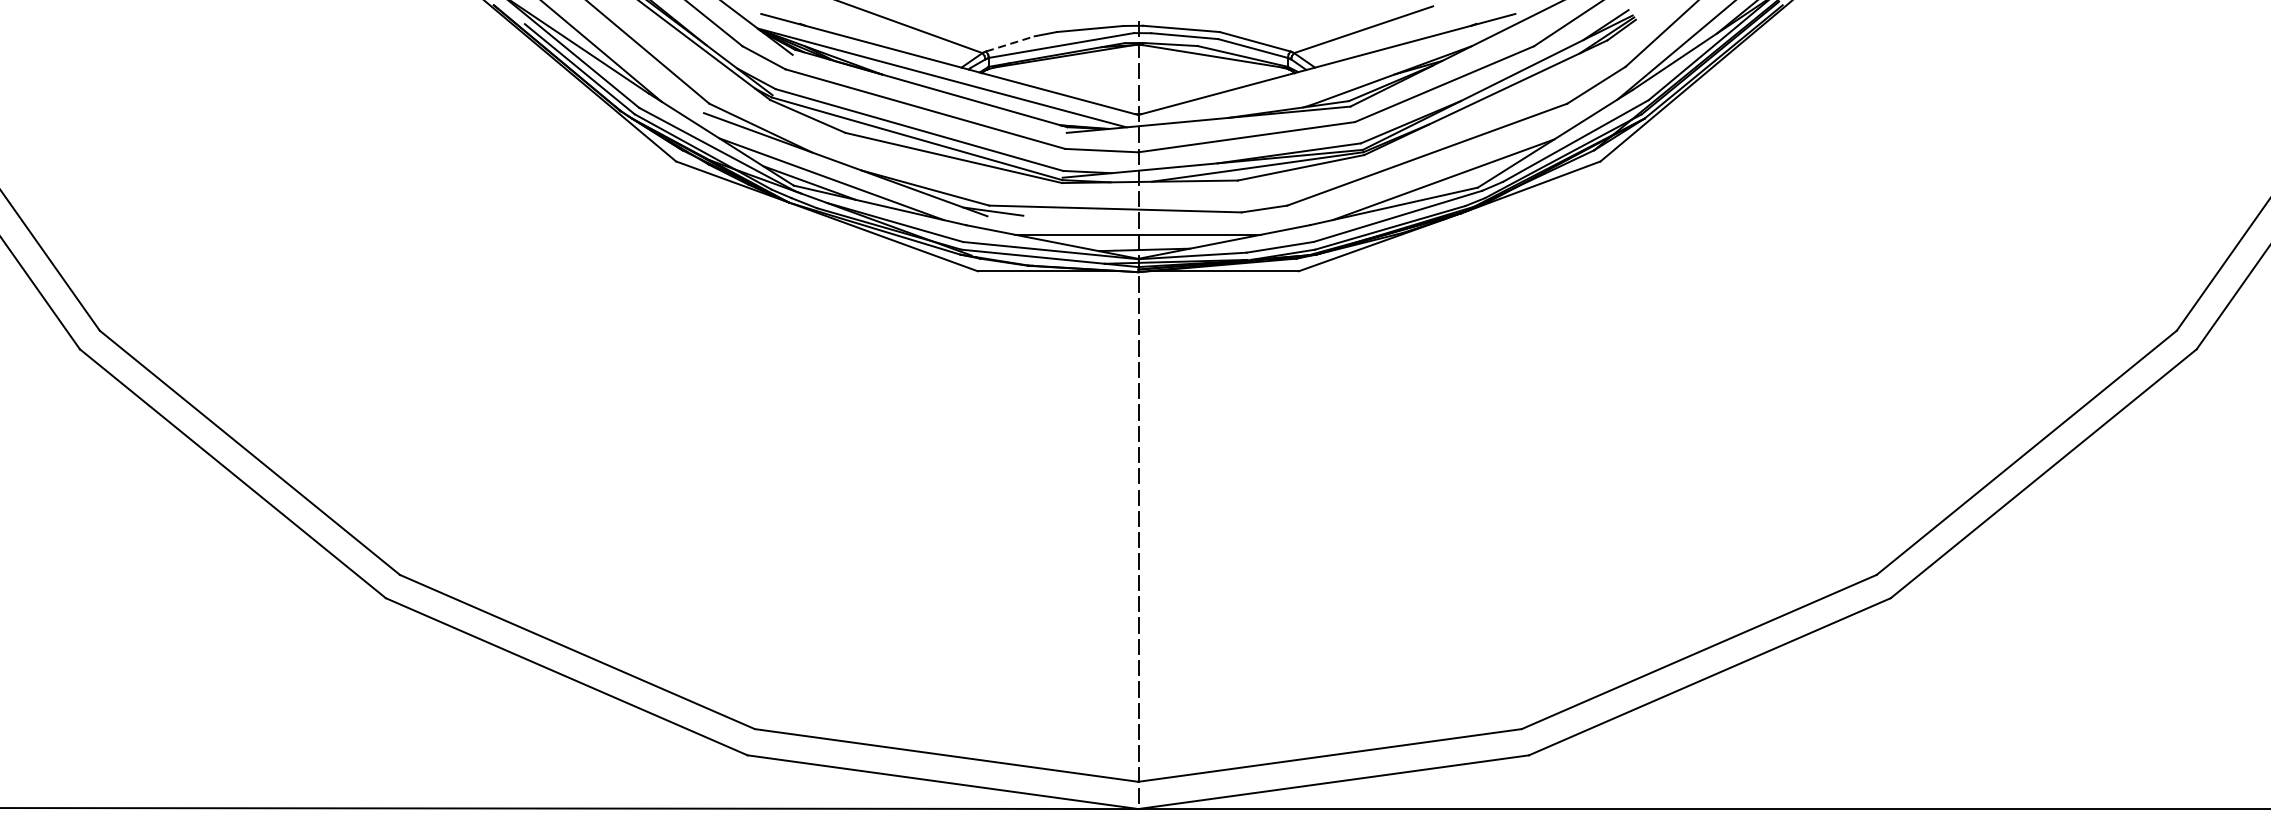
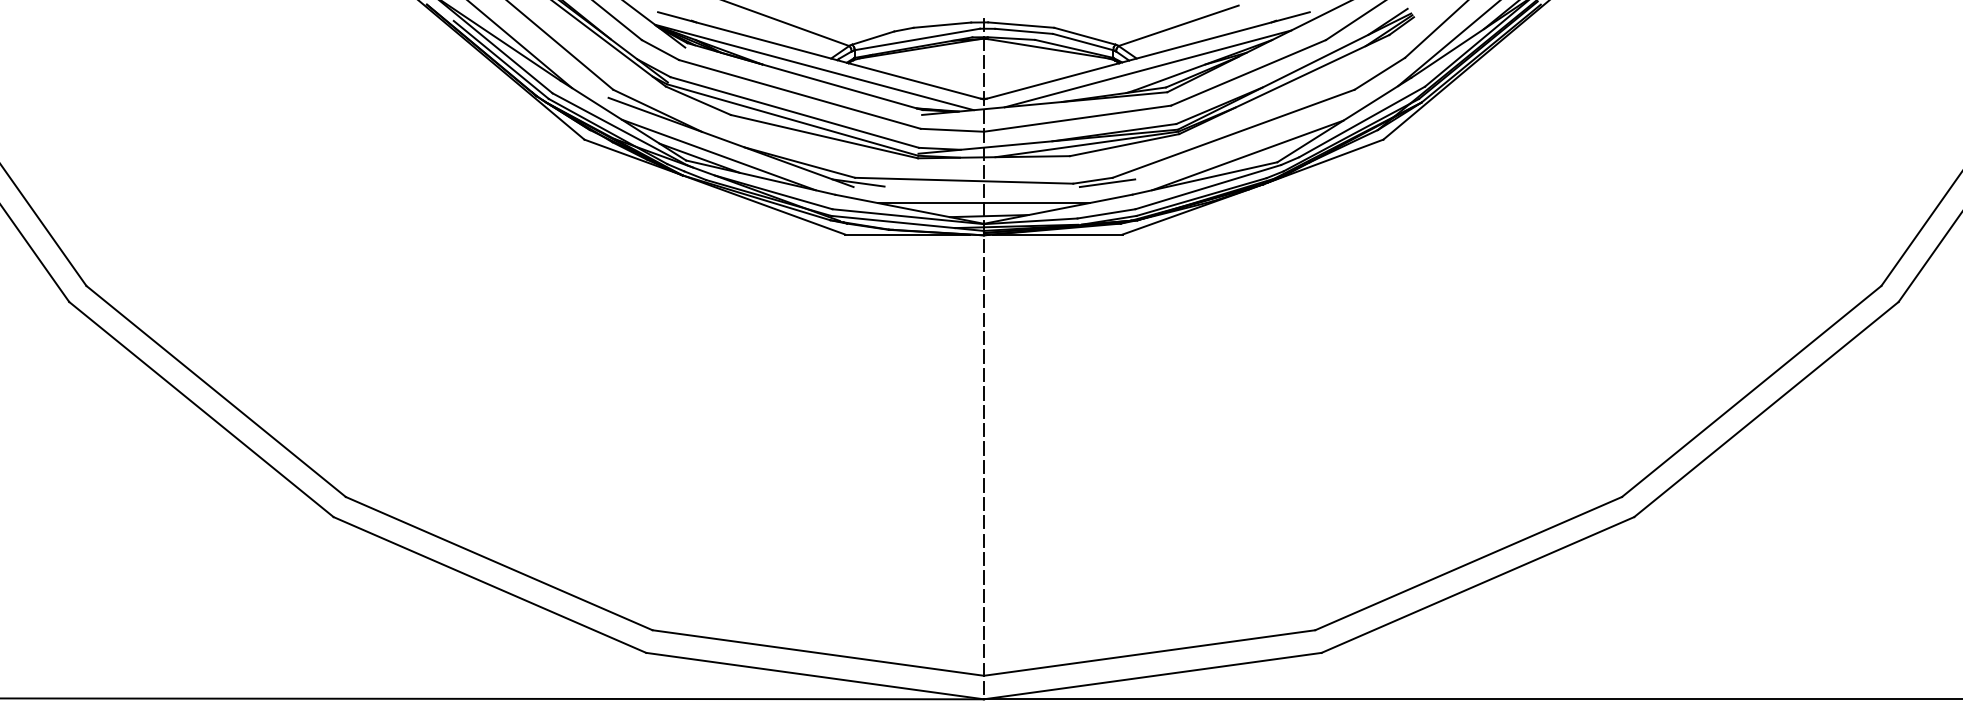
line: (1010, 43) -> (873, 37), dashed -> solid
line: (1327, 79) -> (1147, 68), added
line: (1281, 212) -> (1107, 183), added

